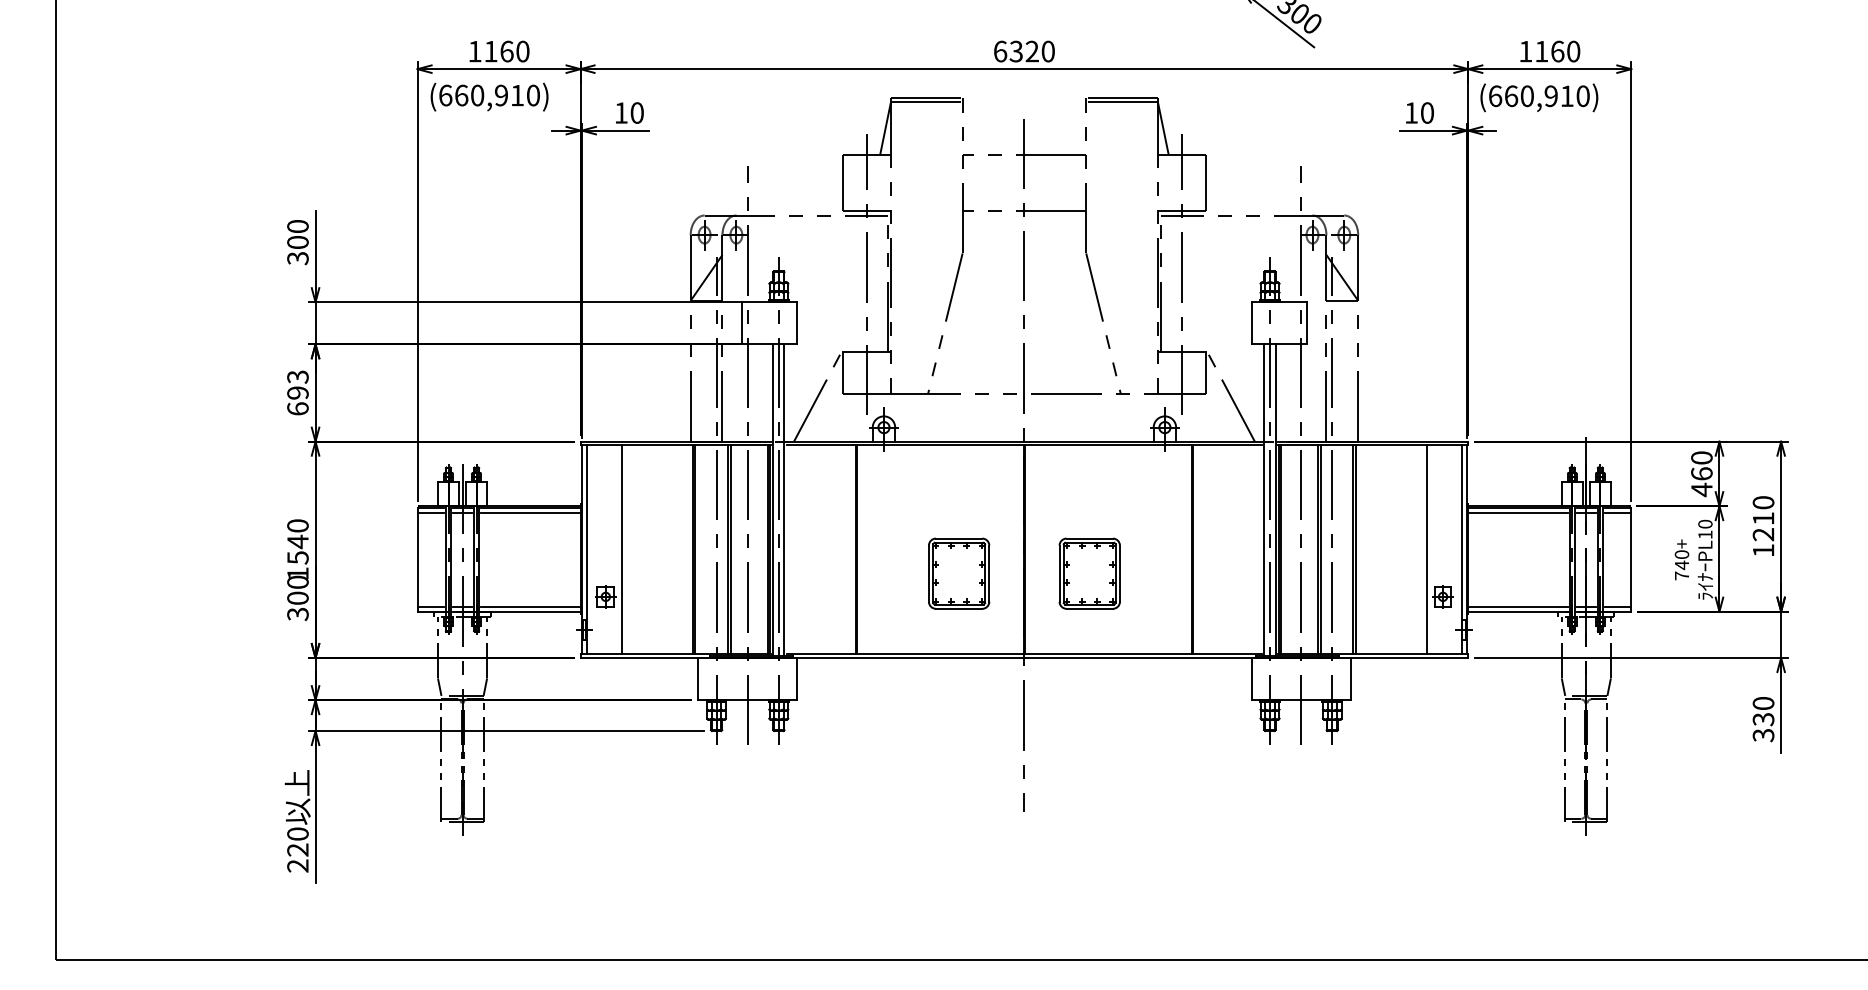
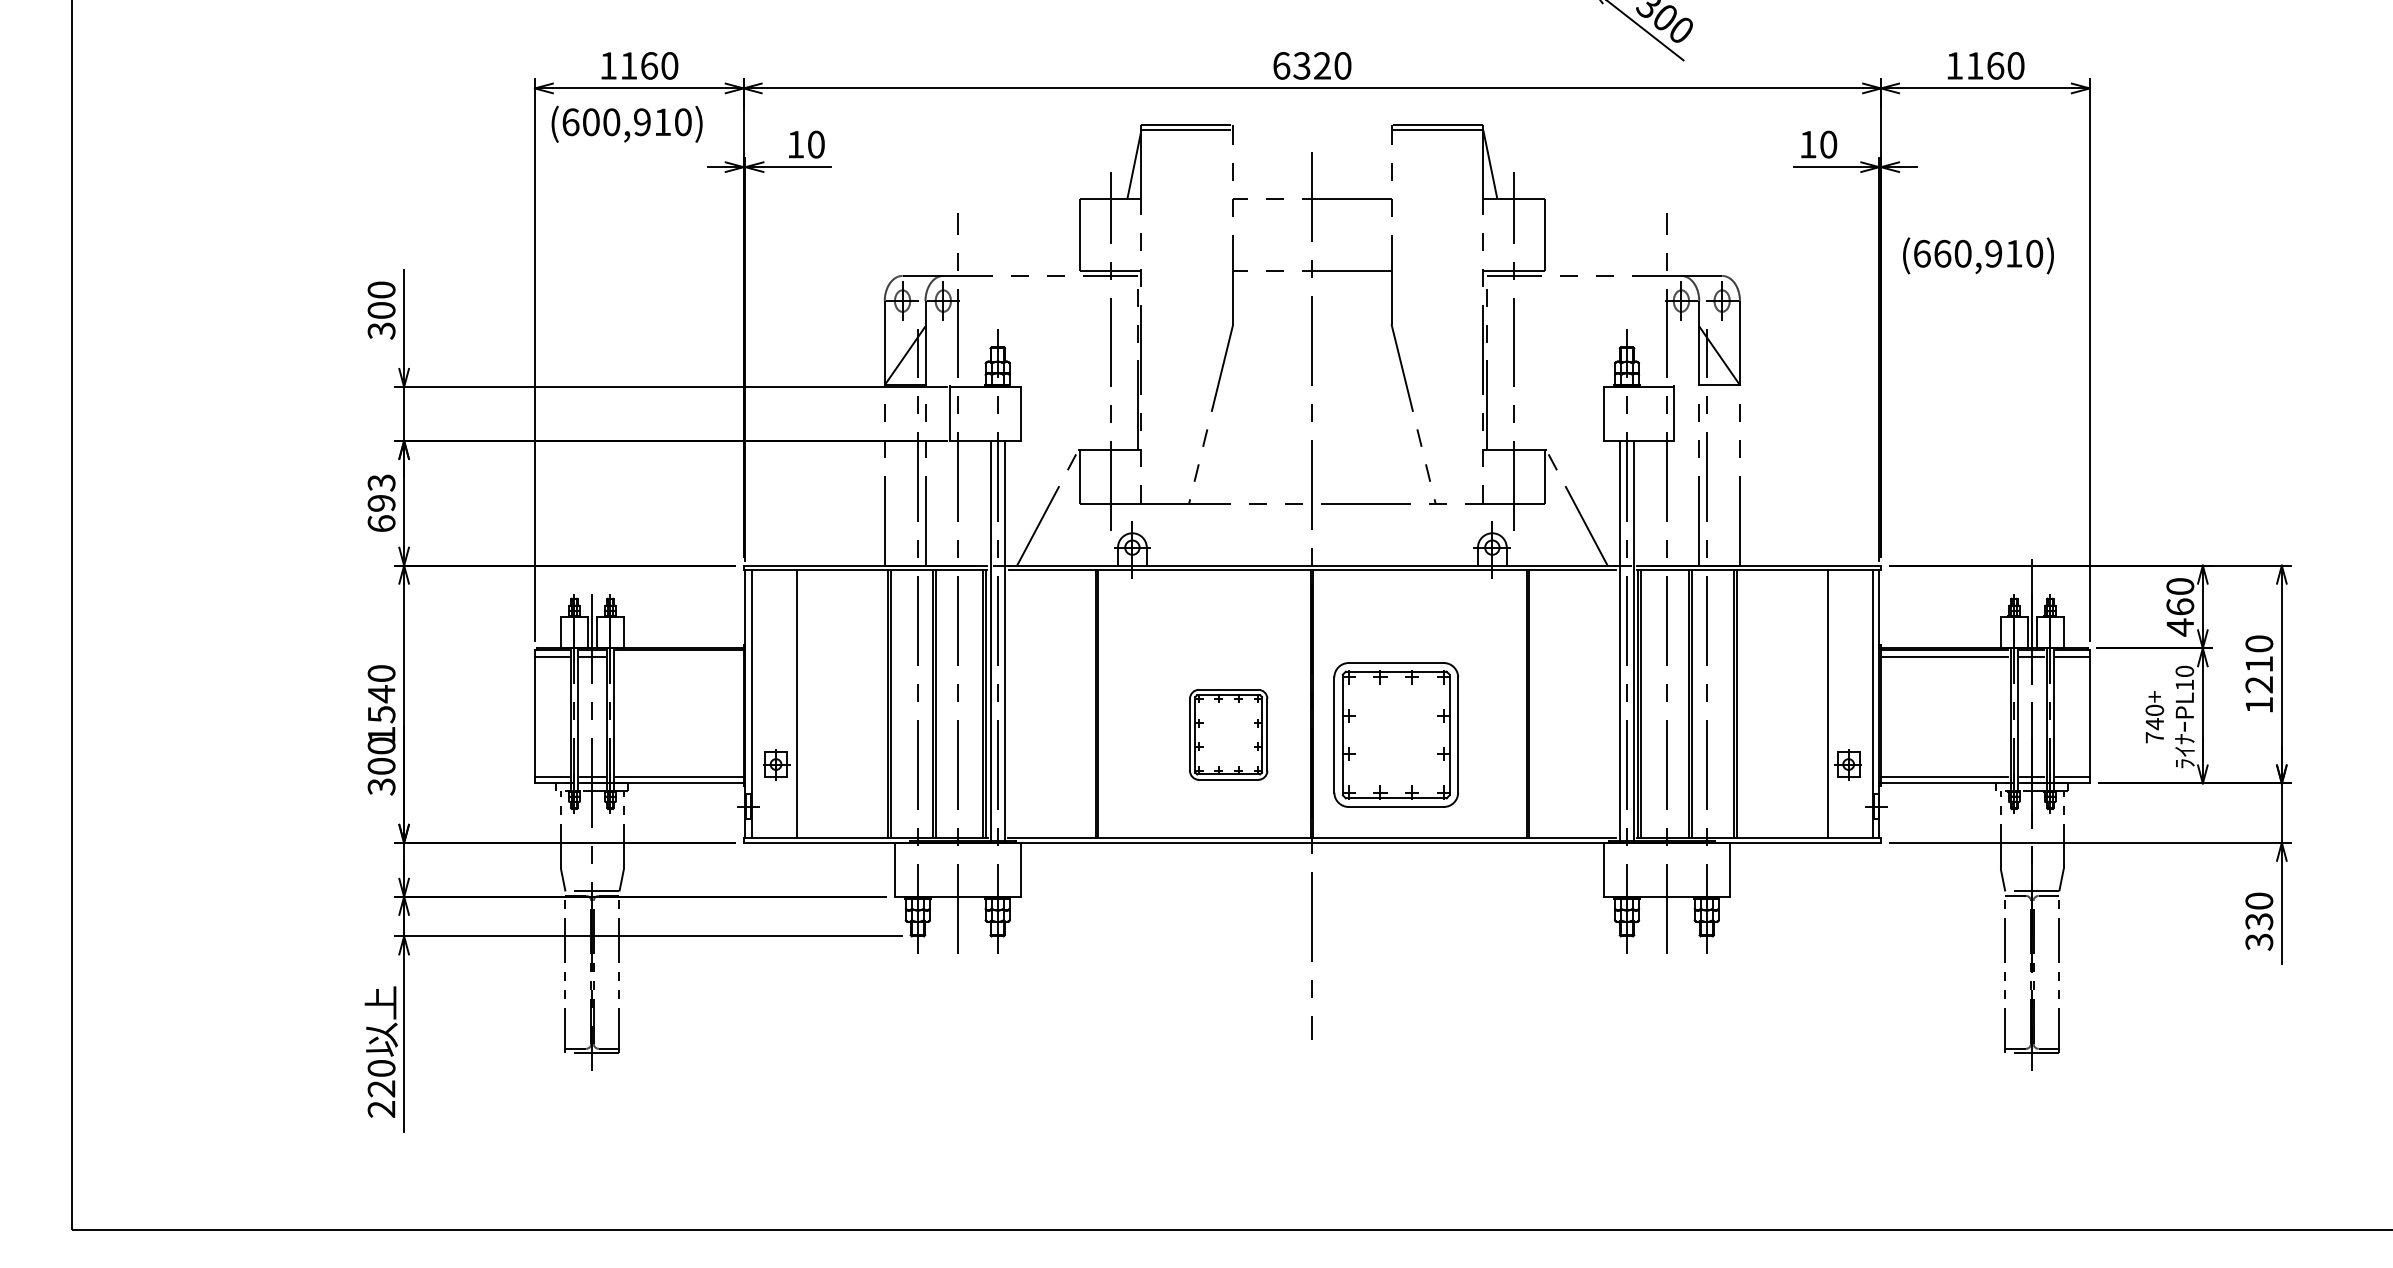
text: (461, 95) -> (591, 122), (660,910) -> (600,910)
text: (1539, 97) -> (1978, 255), moved
line: (530, 512) -> (679, 656), removed
part: (1089, 573) -> (1395, 734), size x1.6

